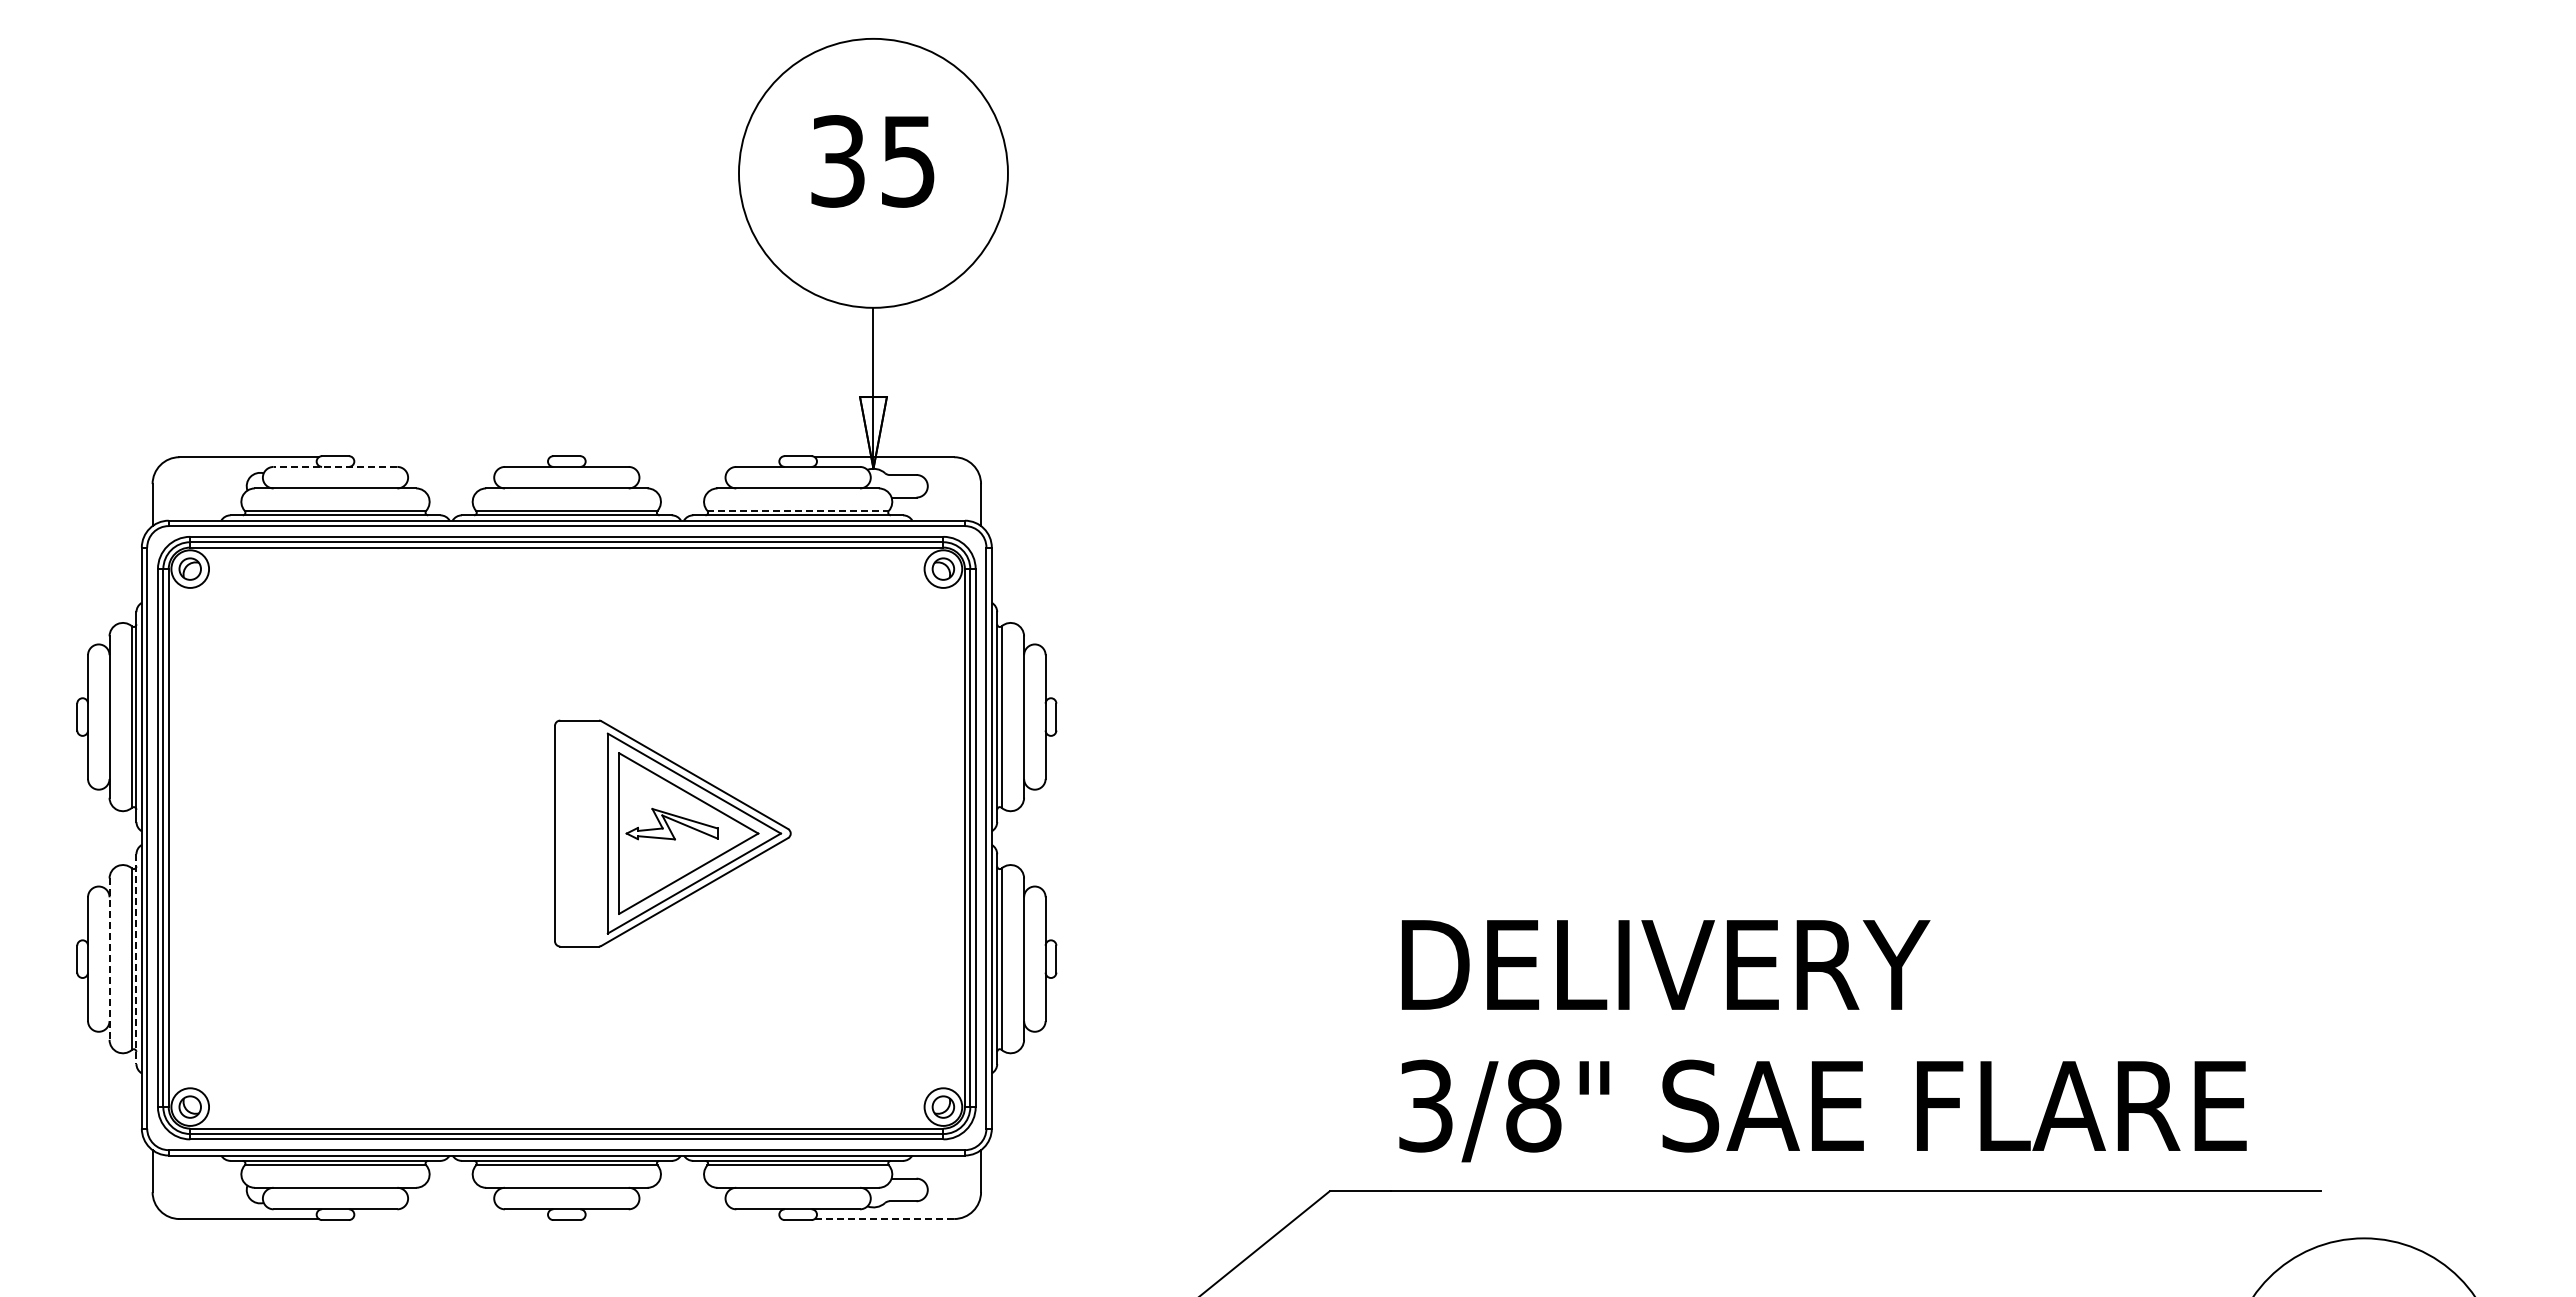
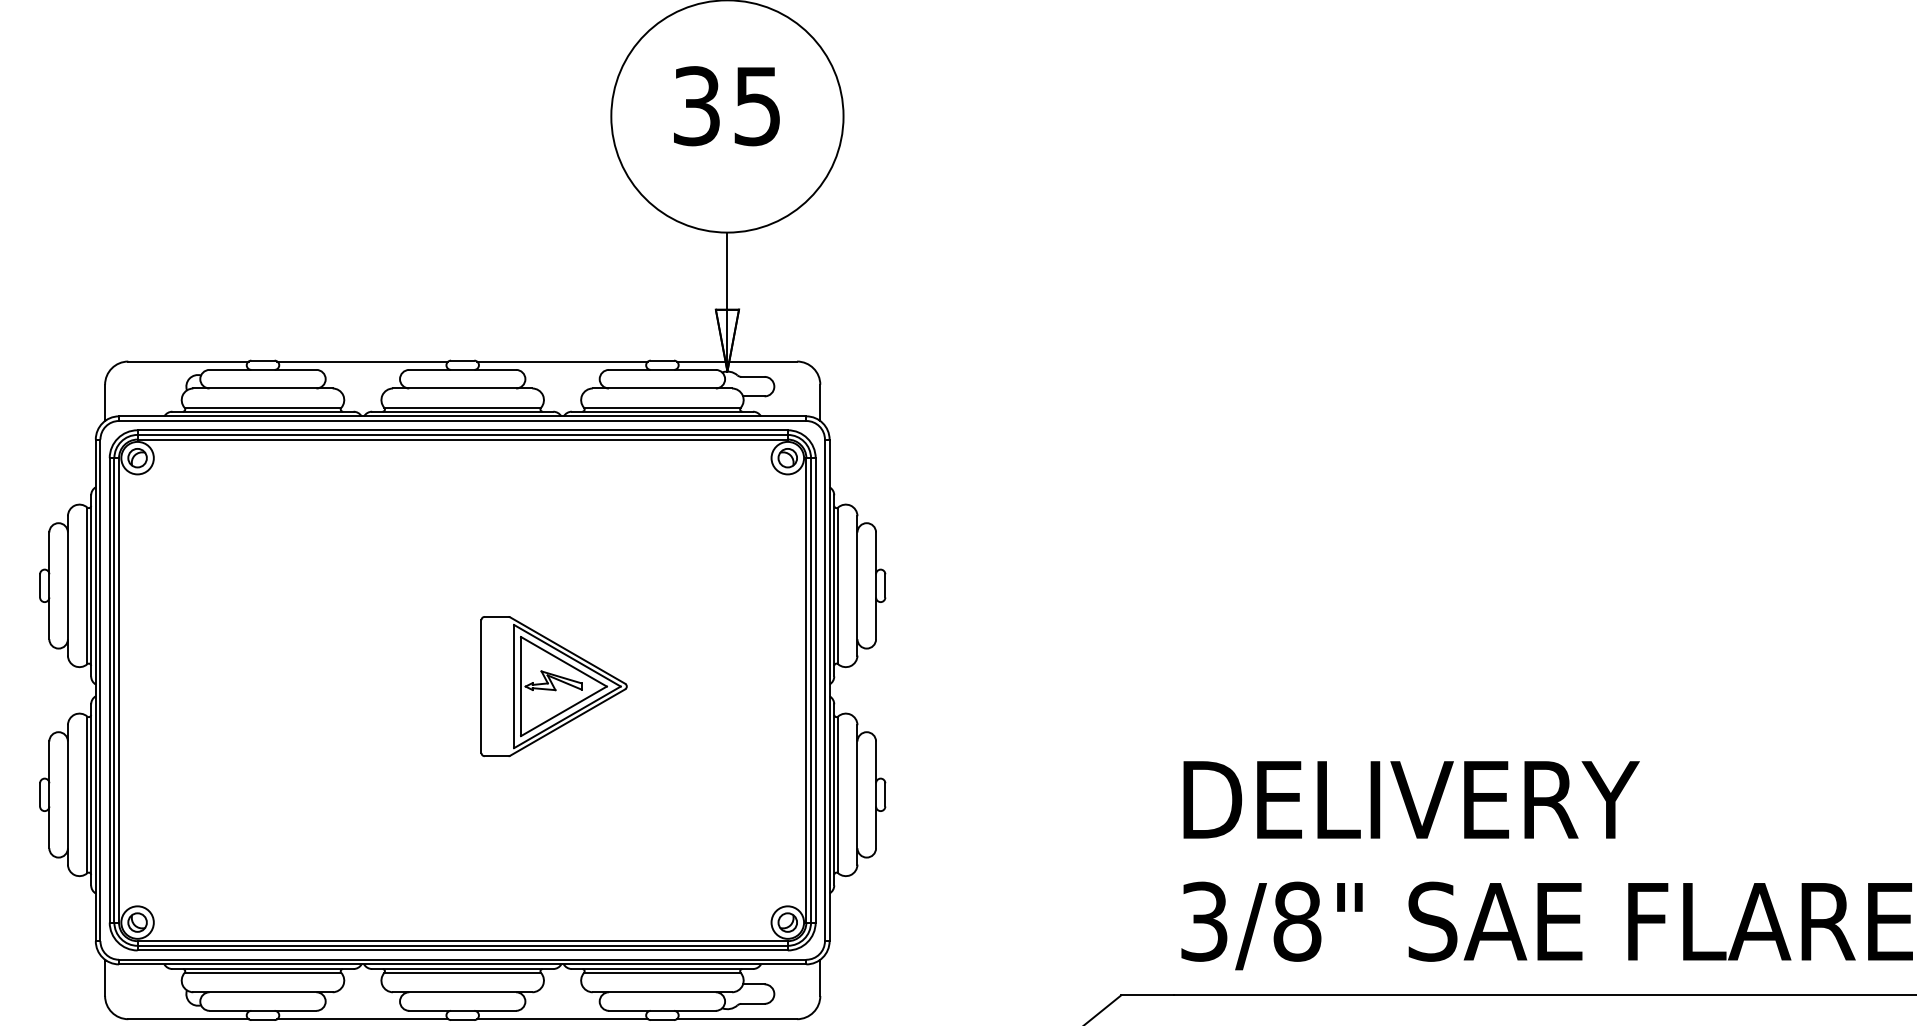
line: (451, 457) -> (363, 361), added
line: (682, 457) -> (562, 361), added
line: (335, 466) -> (262, 369), dashed -> solid
line: (798, 510) -> (662, 407), dashed -> solid
part: (672, 833) -> (553, 686), size x0.71
line: (109, 959) -> (67, 795), dashed -> solid
line: (136, 959) -> (91, 795), dashed -> solid
line: (451, 1219) -> (363, 1019), added
line: (682, 1219) -> (562, 1019), added
line: (884, 1219) -> (736, 1019), dashed -> solid

